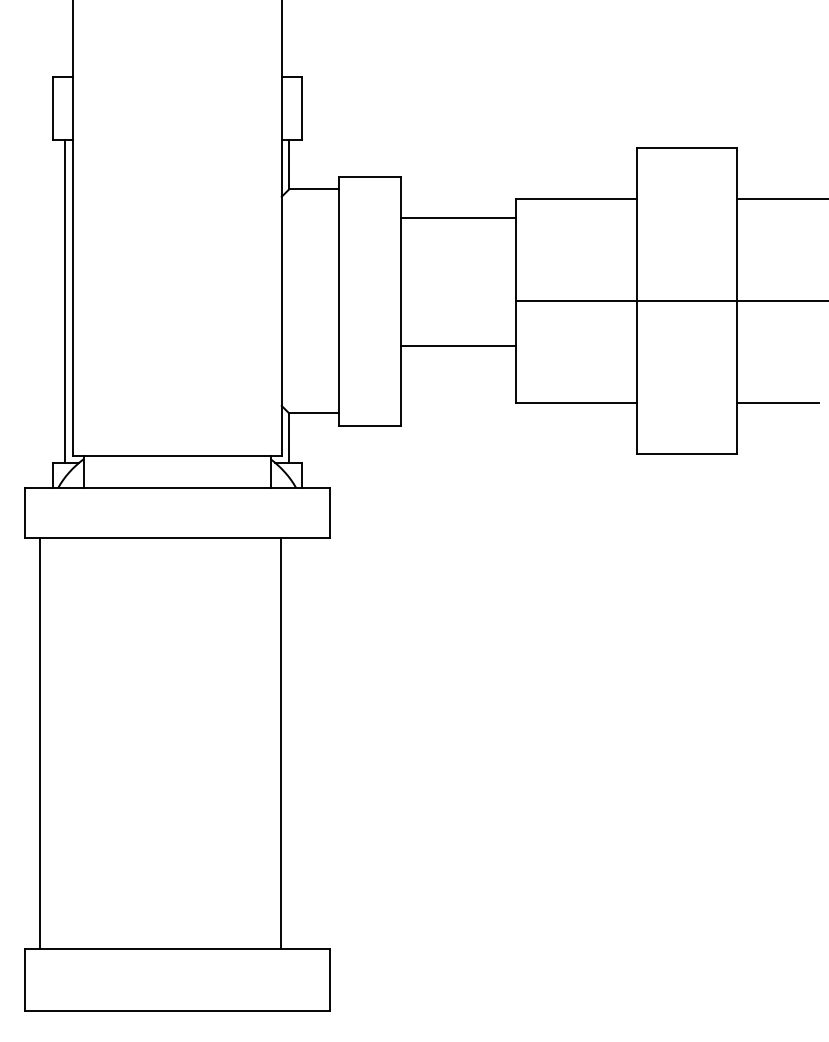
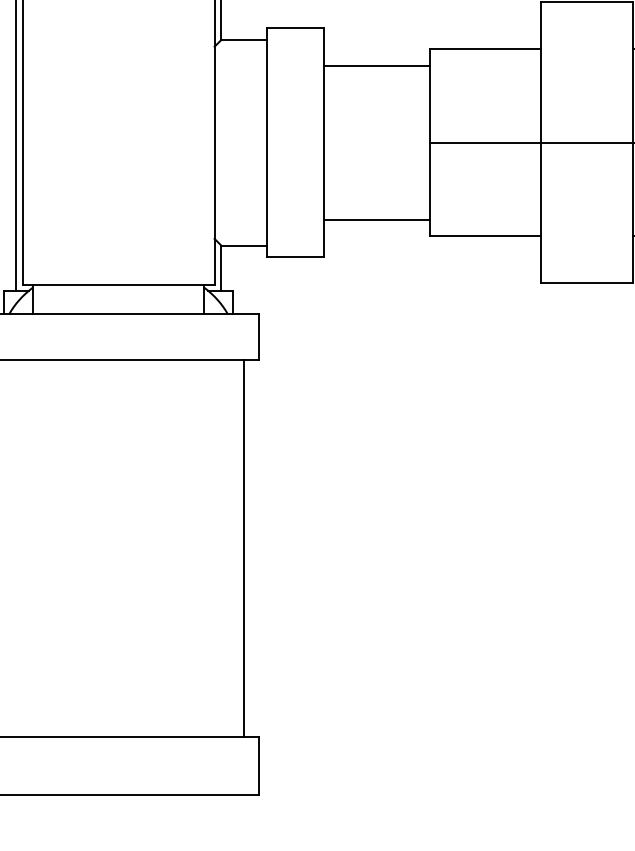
line: (458, 346) -> (376, 220), moved
line: (281, 742) -> (244, 548), moved

